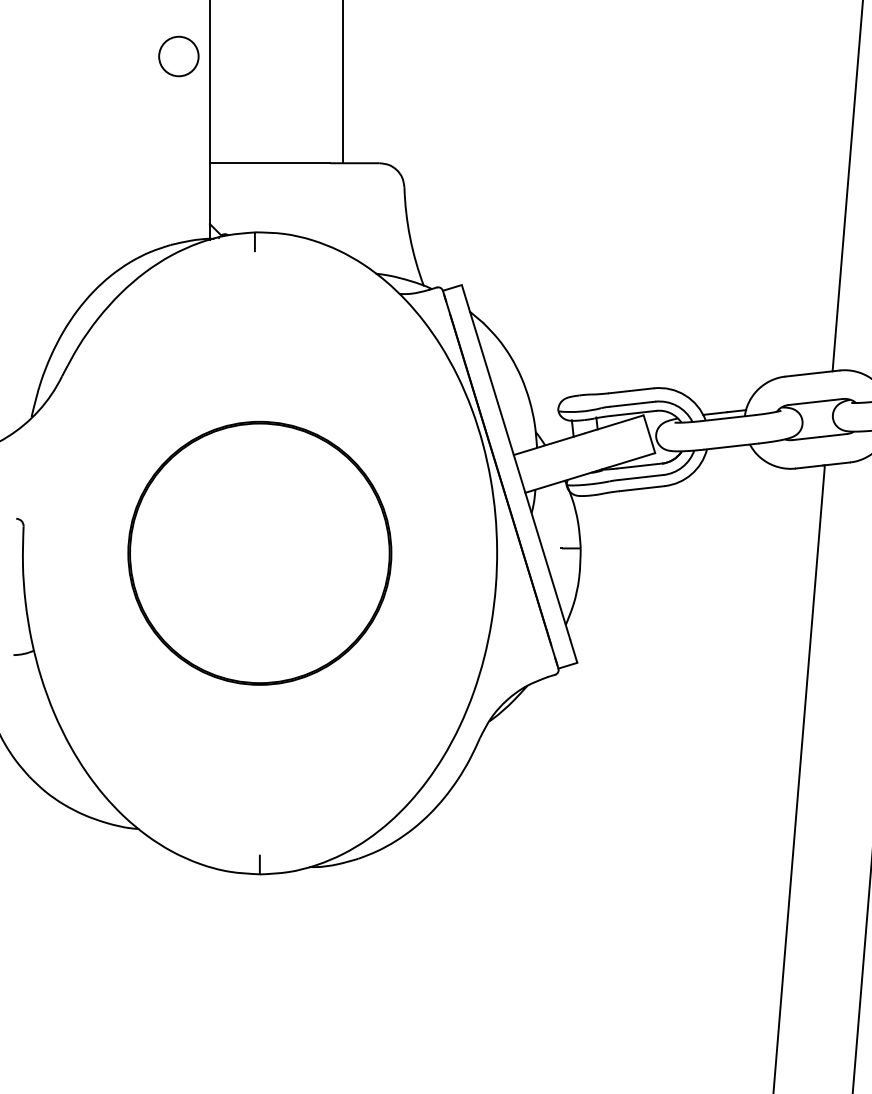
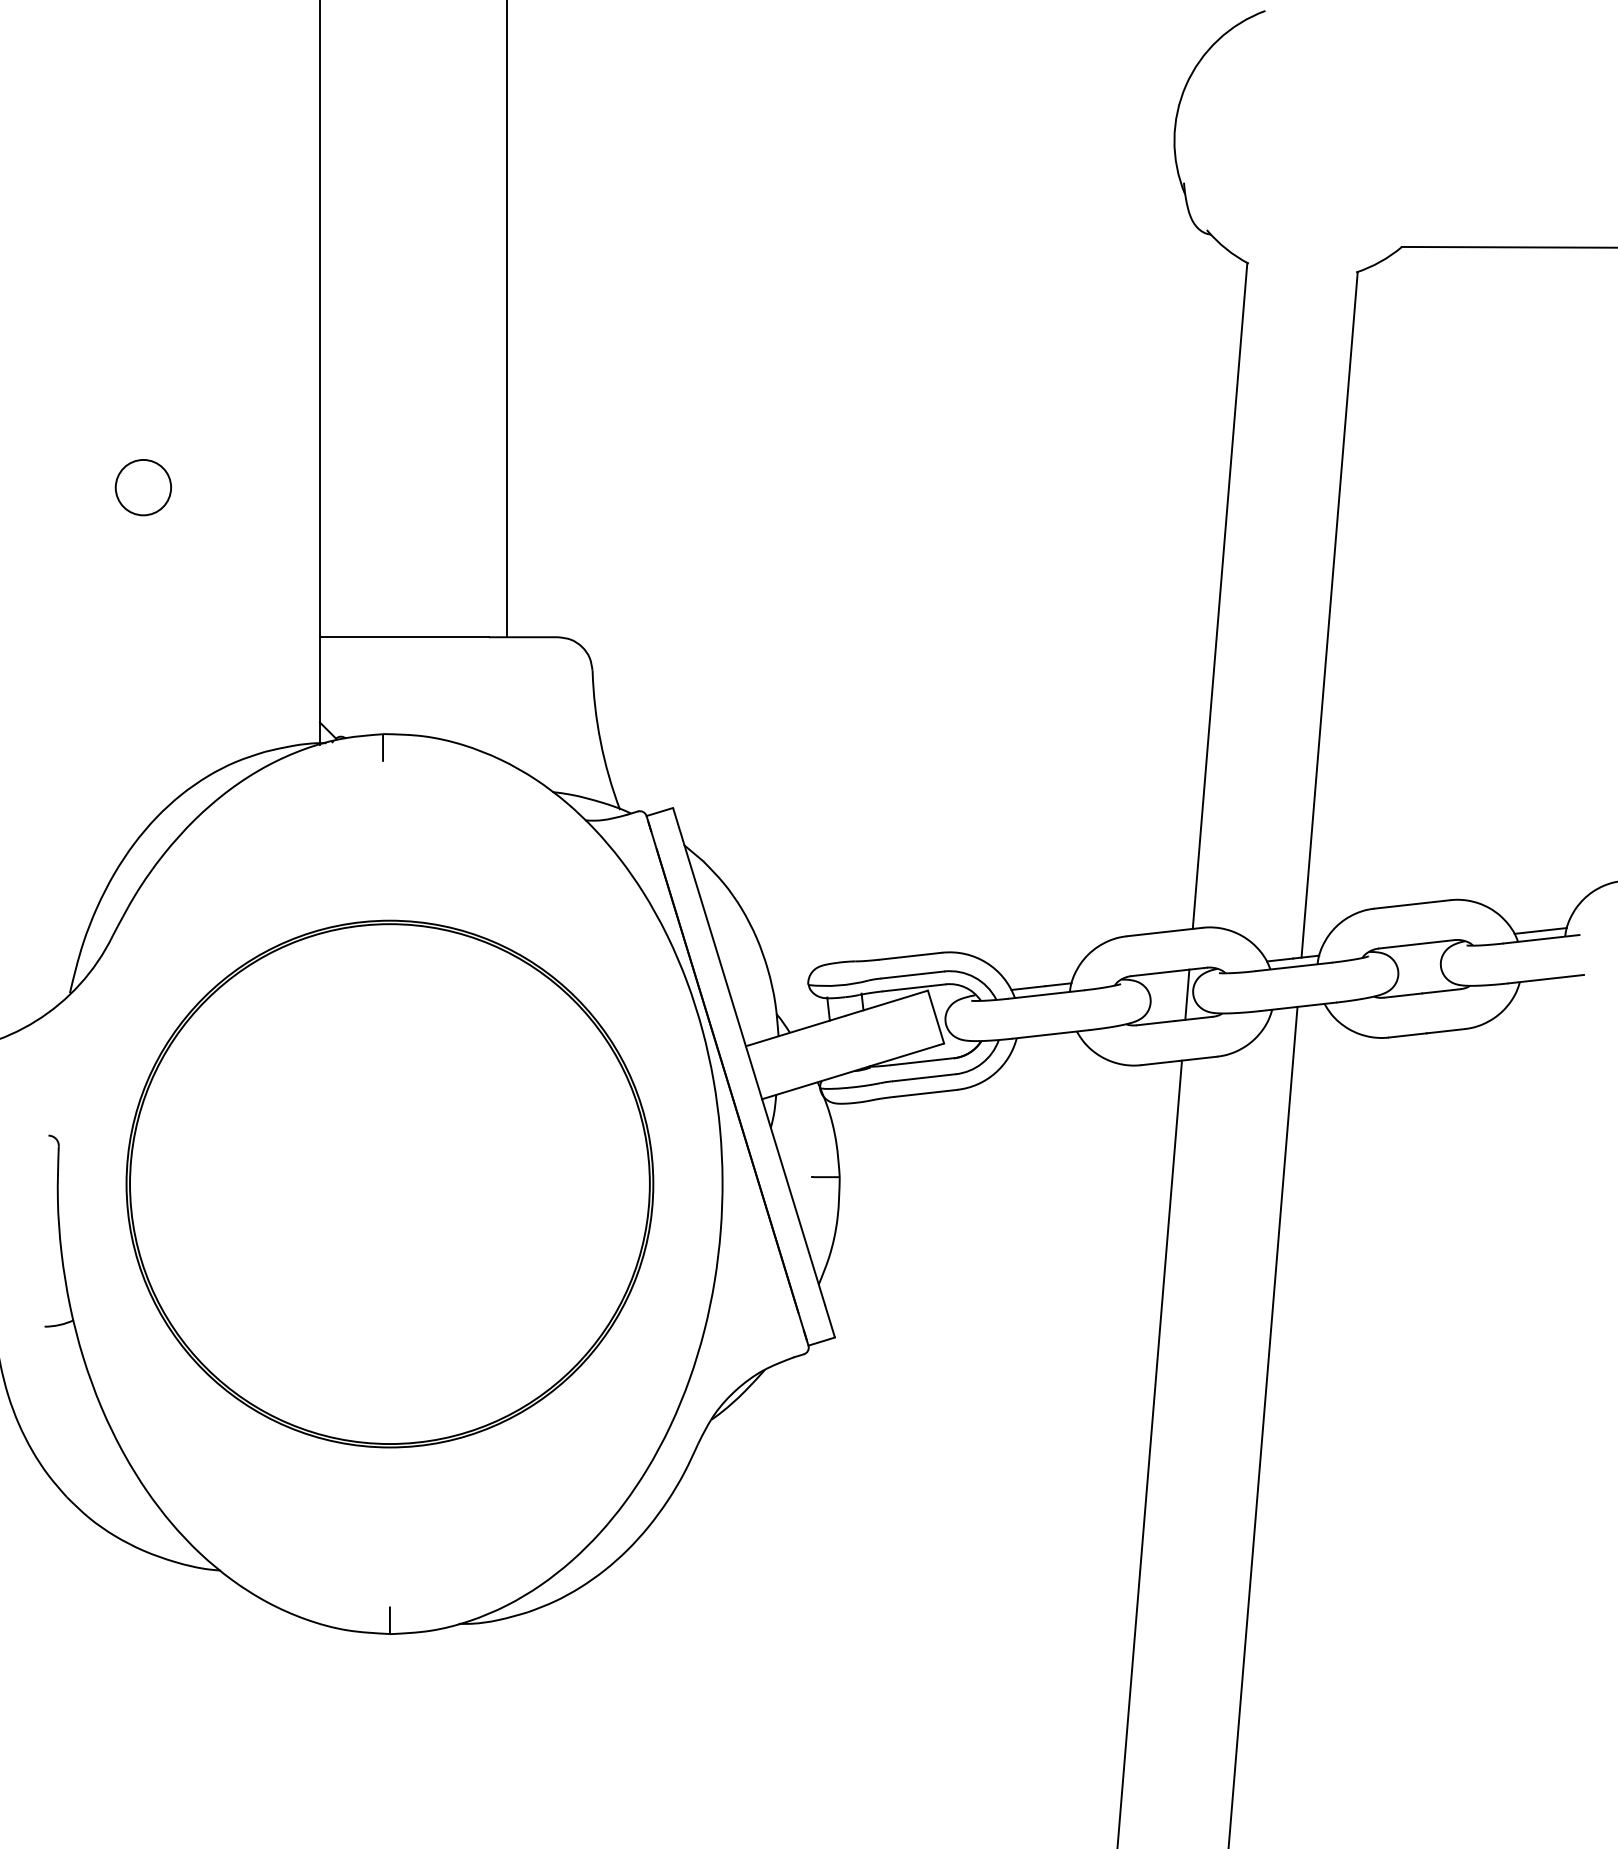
circle: (178, 56) -> (142, 487), moved
line: (828, 418) -> (1187, 994), added
part: (259, 552) -> (389, 1183), size x1.43

